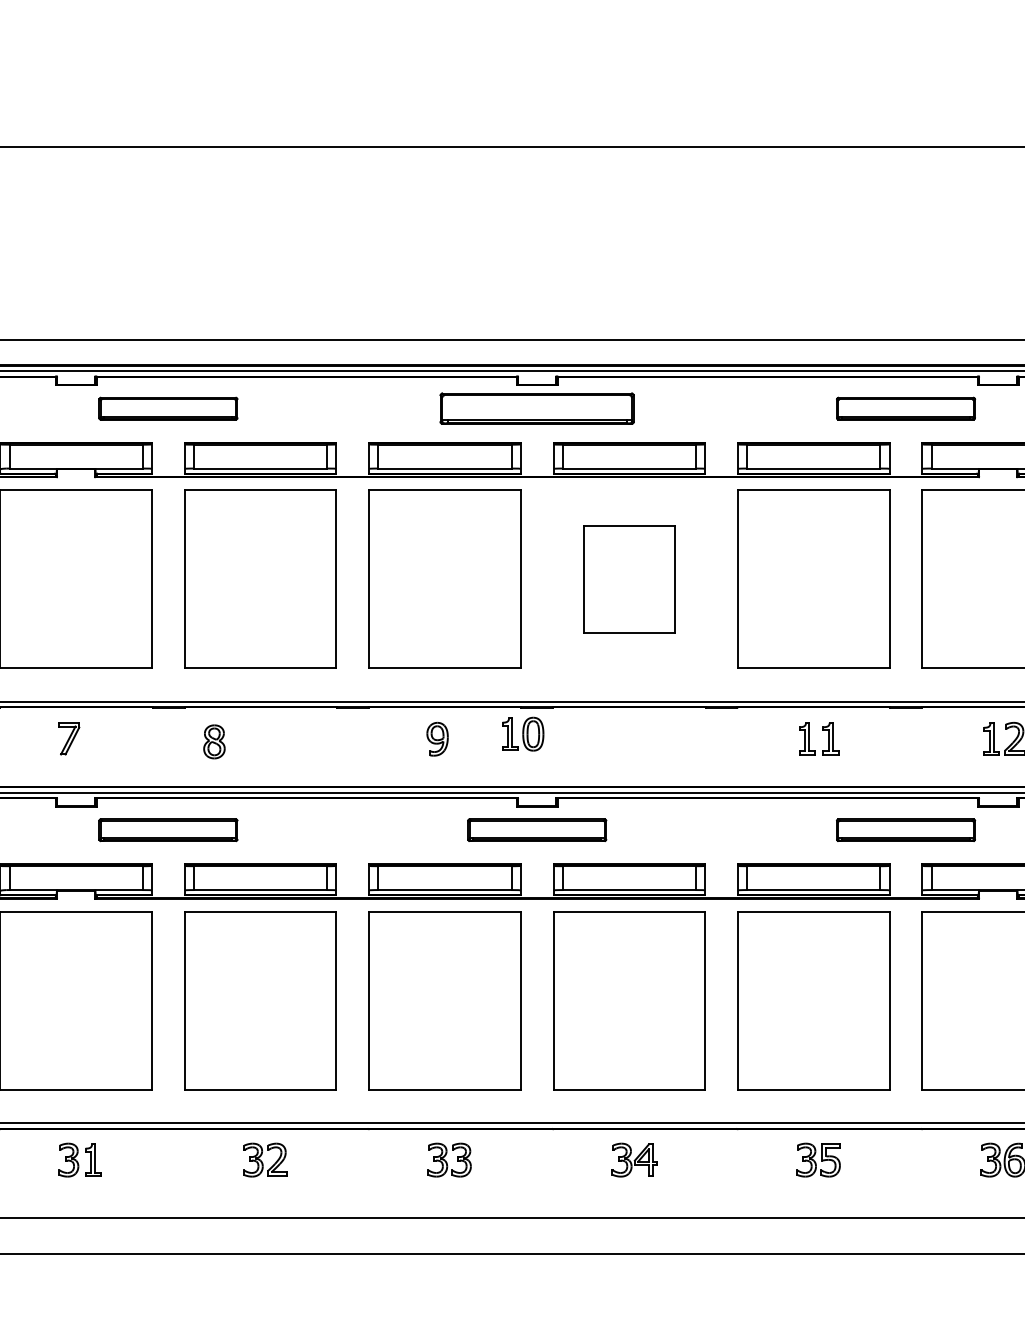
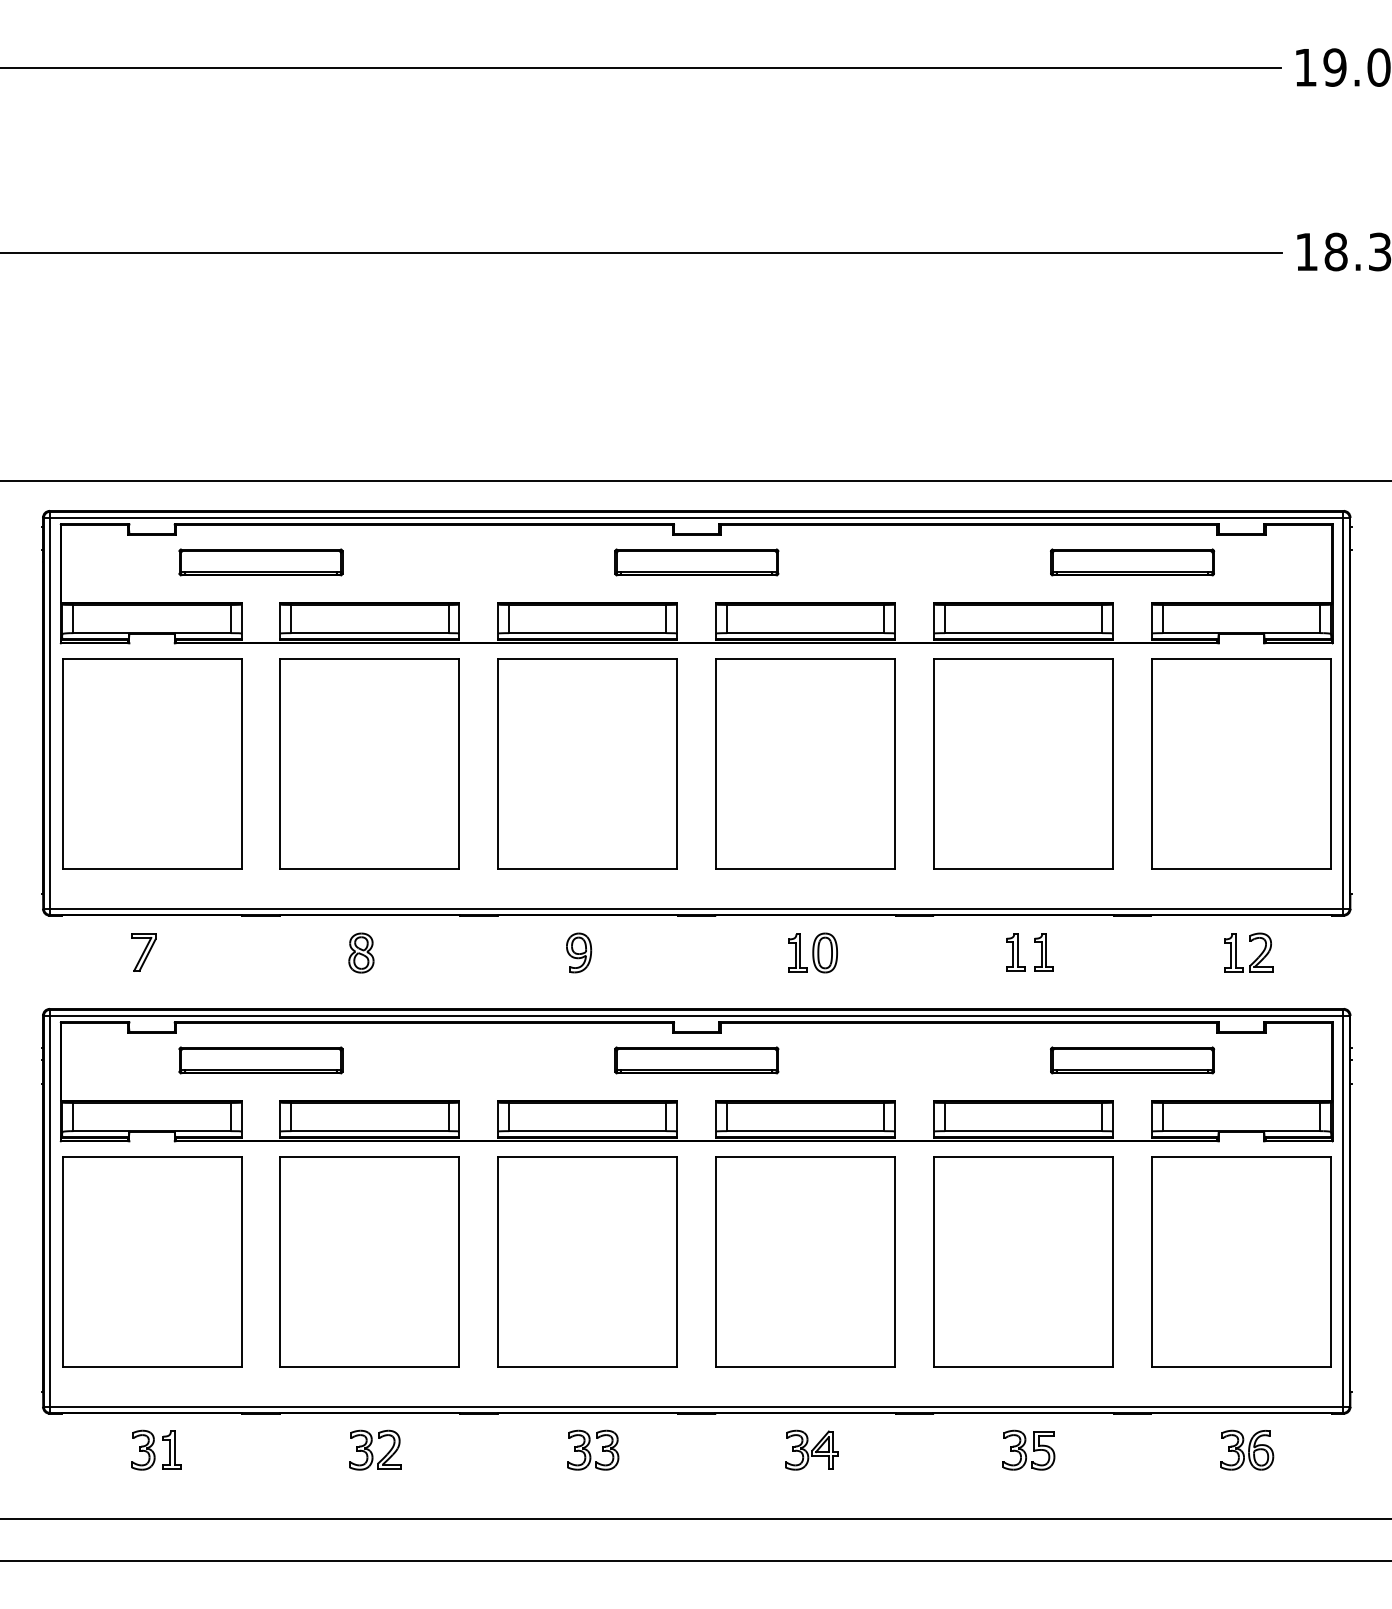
part: (536, 408) -> (696, 562), size x0.71
part: (629, 578) -> (805, 763), size x1.67
part: (522, 733) -> (812, 952), moved
part: (214, 741) -> (361, 952), moved

